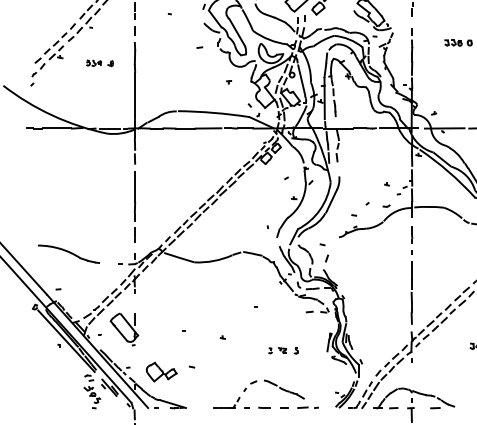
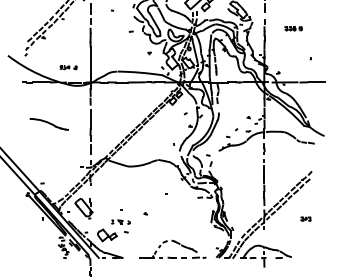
part: (99, 63) -> (68, 67), moved
part: (67, 254) -> (48, 124), moved
part: (282, 349) -> (120, 221), moved

